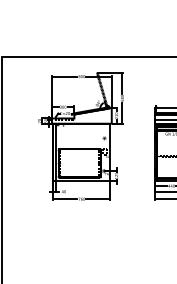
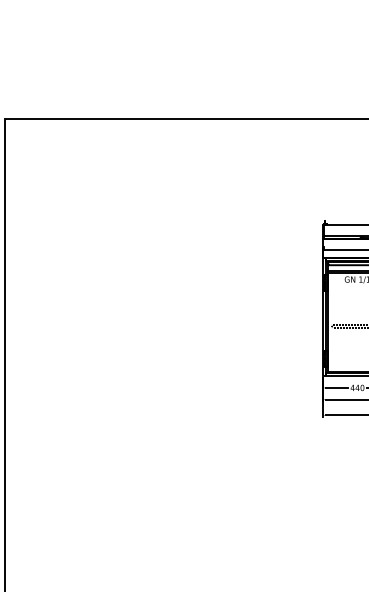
part: (80, 136) -> (167, 284), removed

